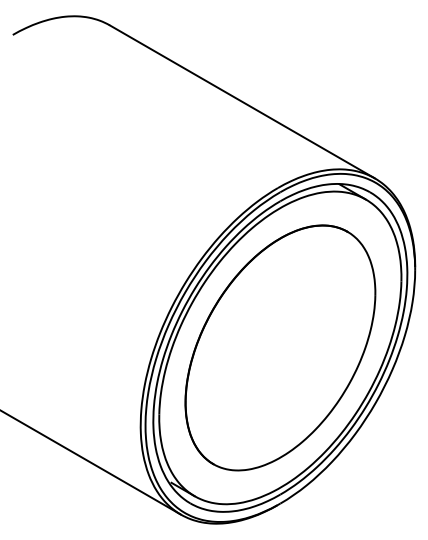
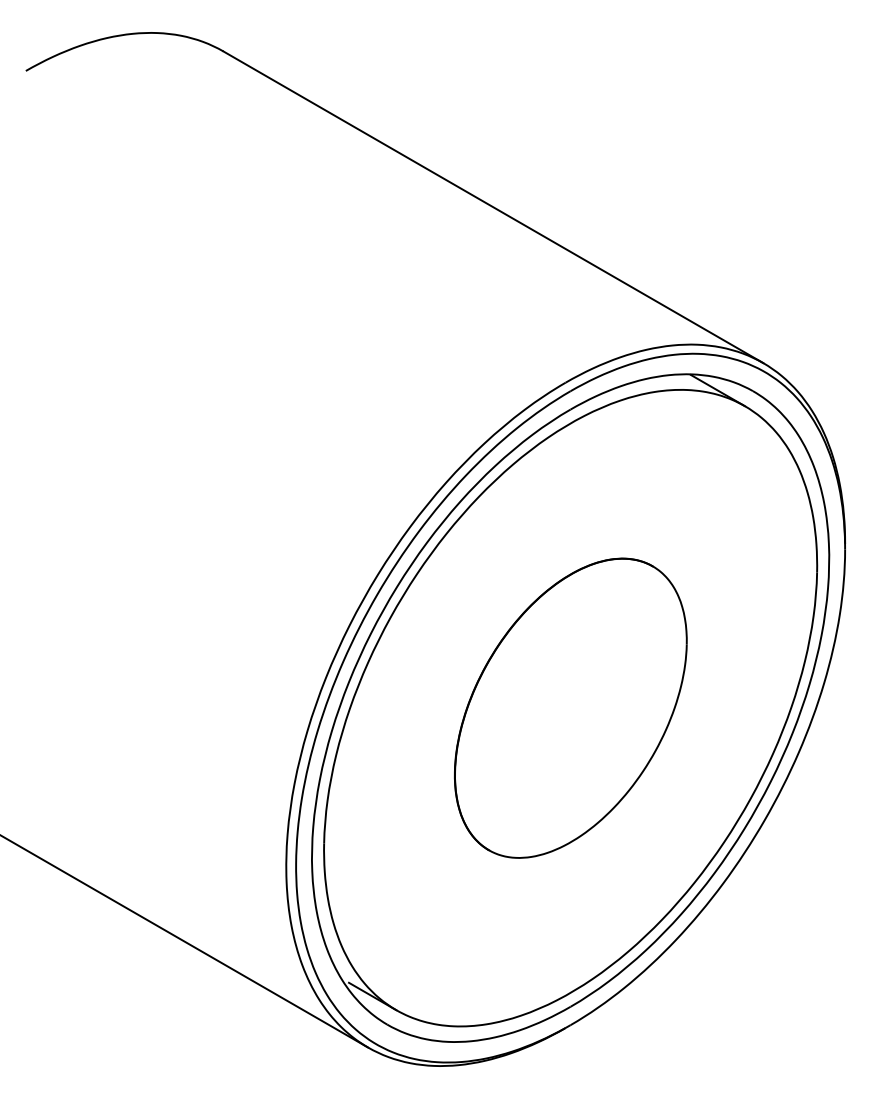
part: (280, 347) -> (570, 707), size x0.6

